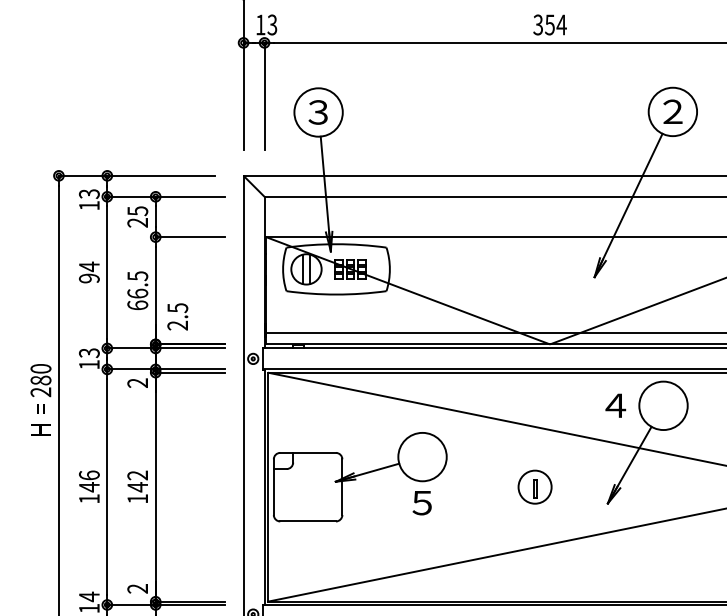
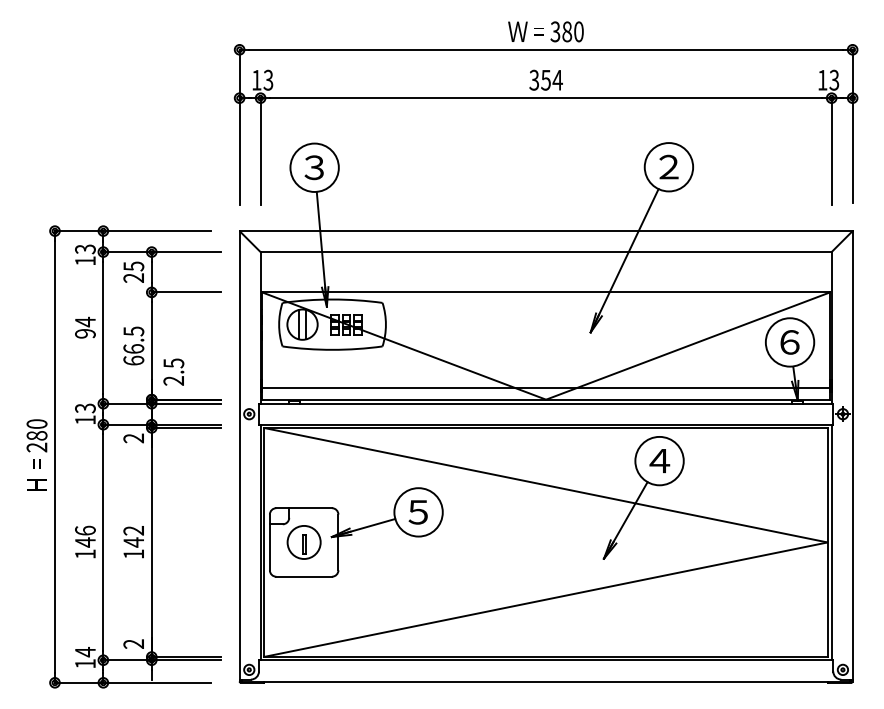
text: (615, 405) -> (659, 460), moved
part: (534, 487) -> (303, 542), moved
text: (421, 503) -> (417, 512), moved

